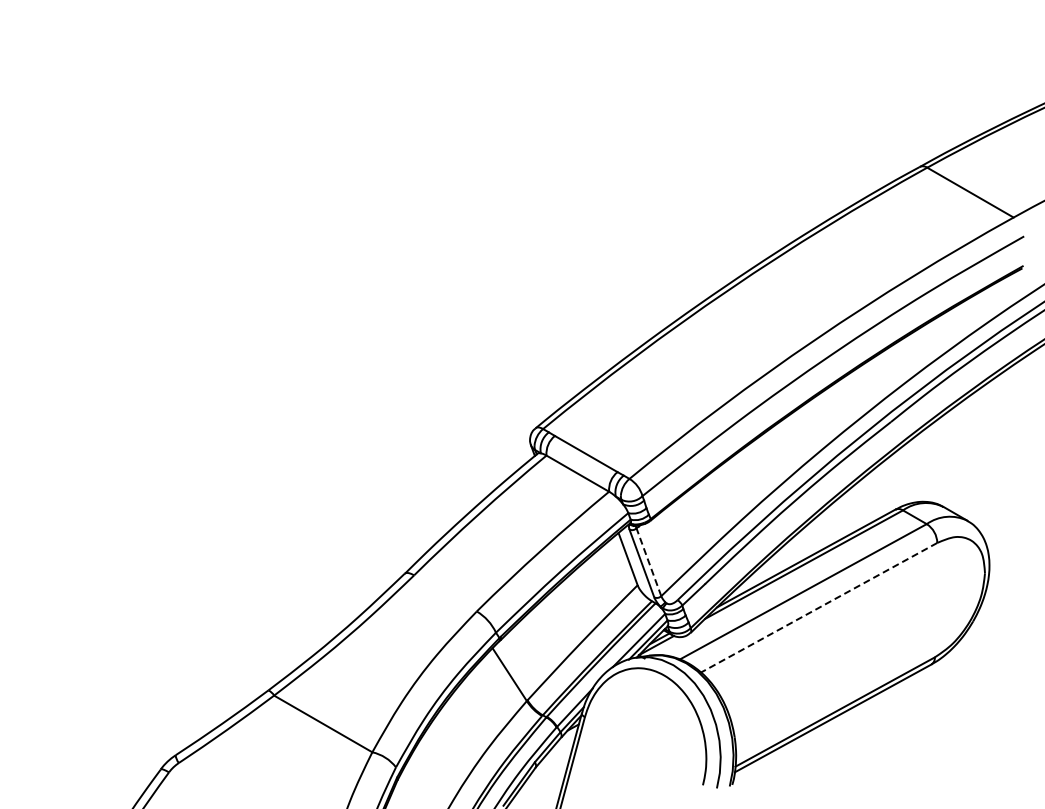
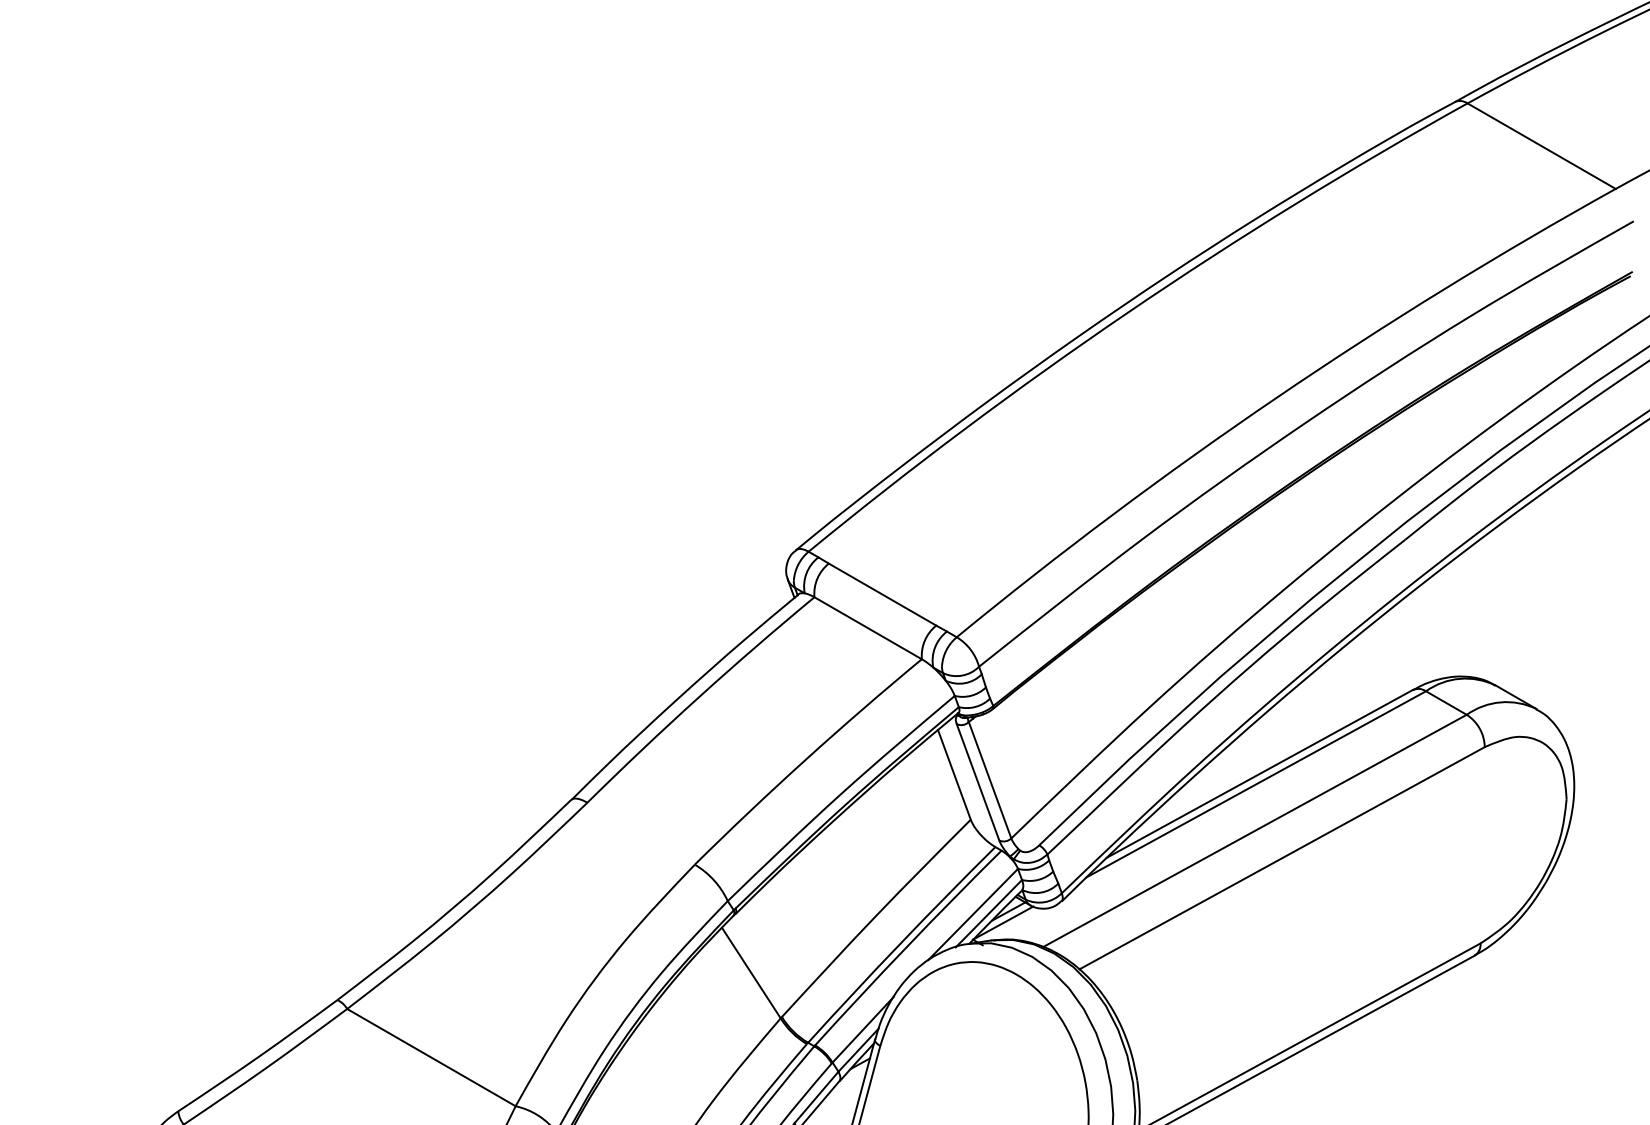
line: (648, 561) -> (989, 778), dashed -> solid
line: (819, 607) -> (1282, 857), dashed -> solid

